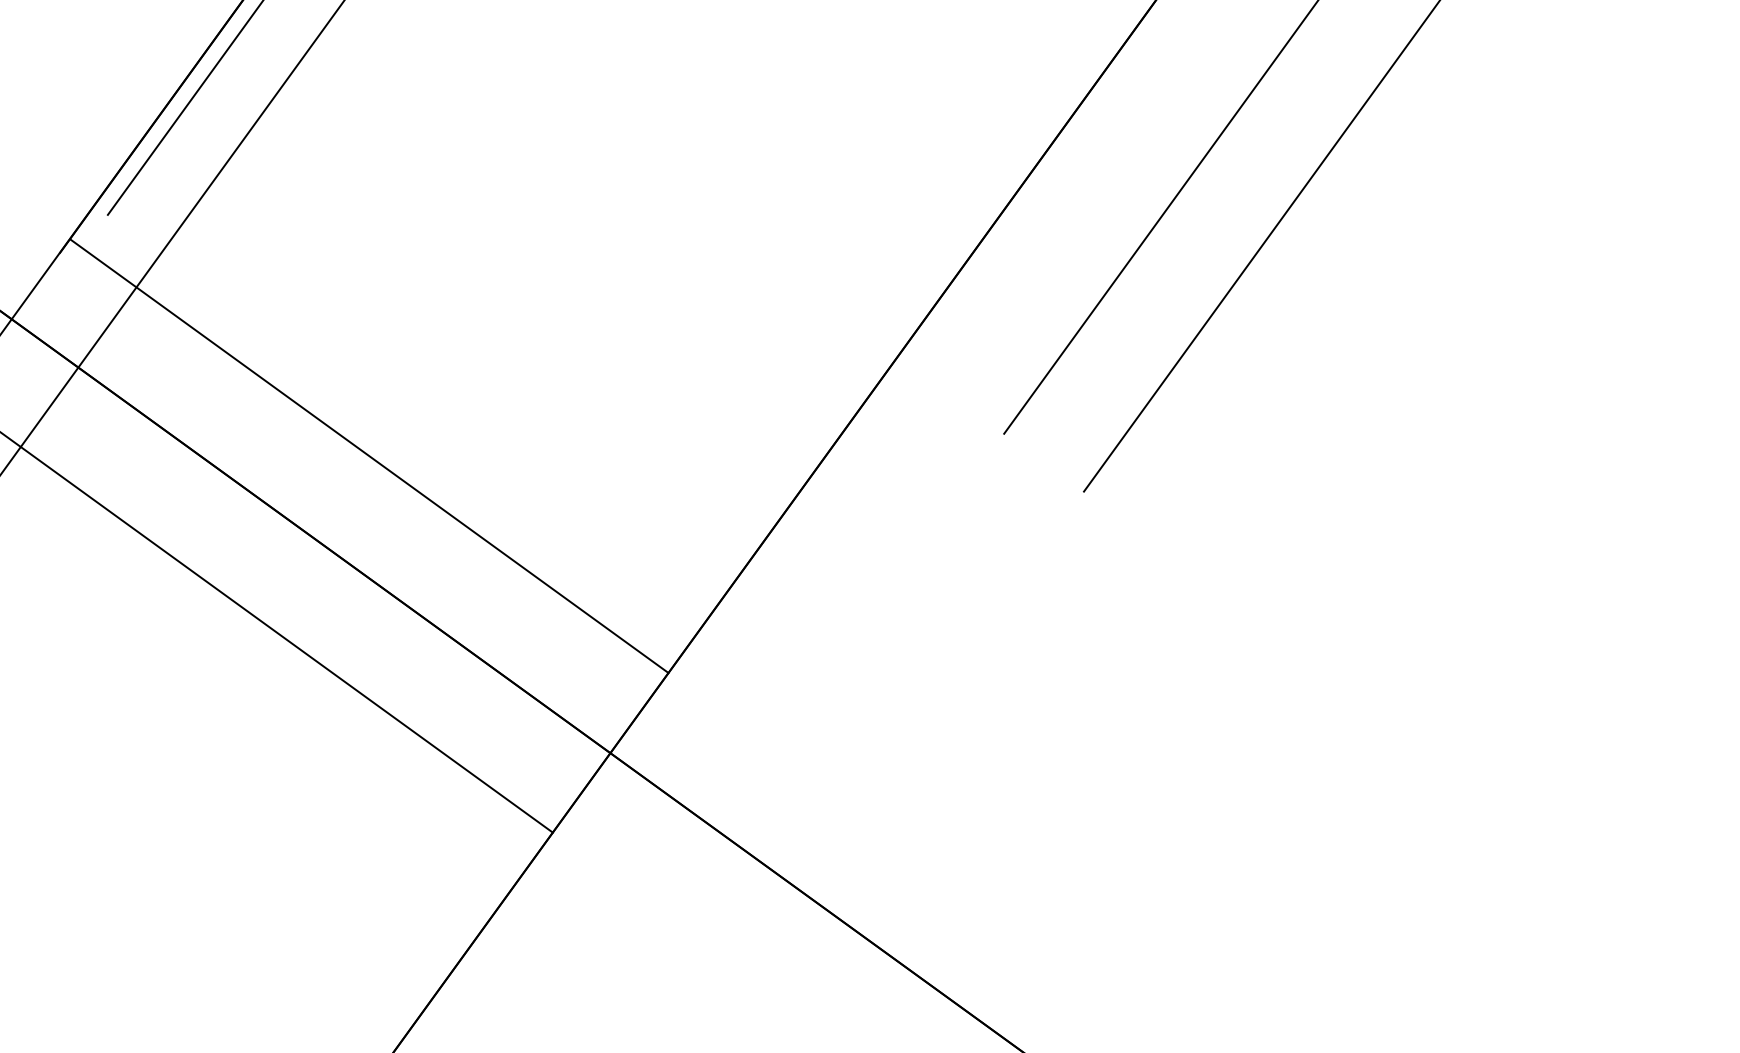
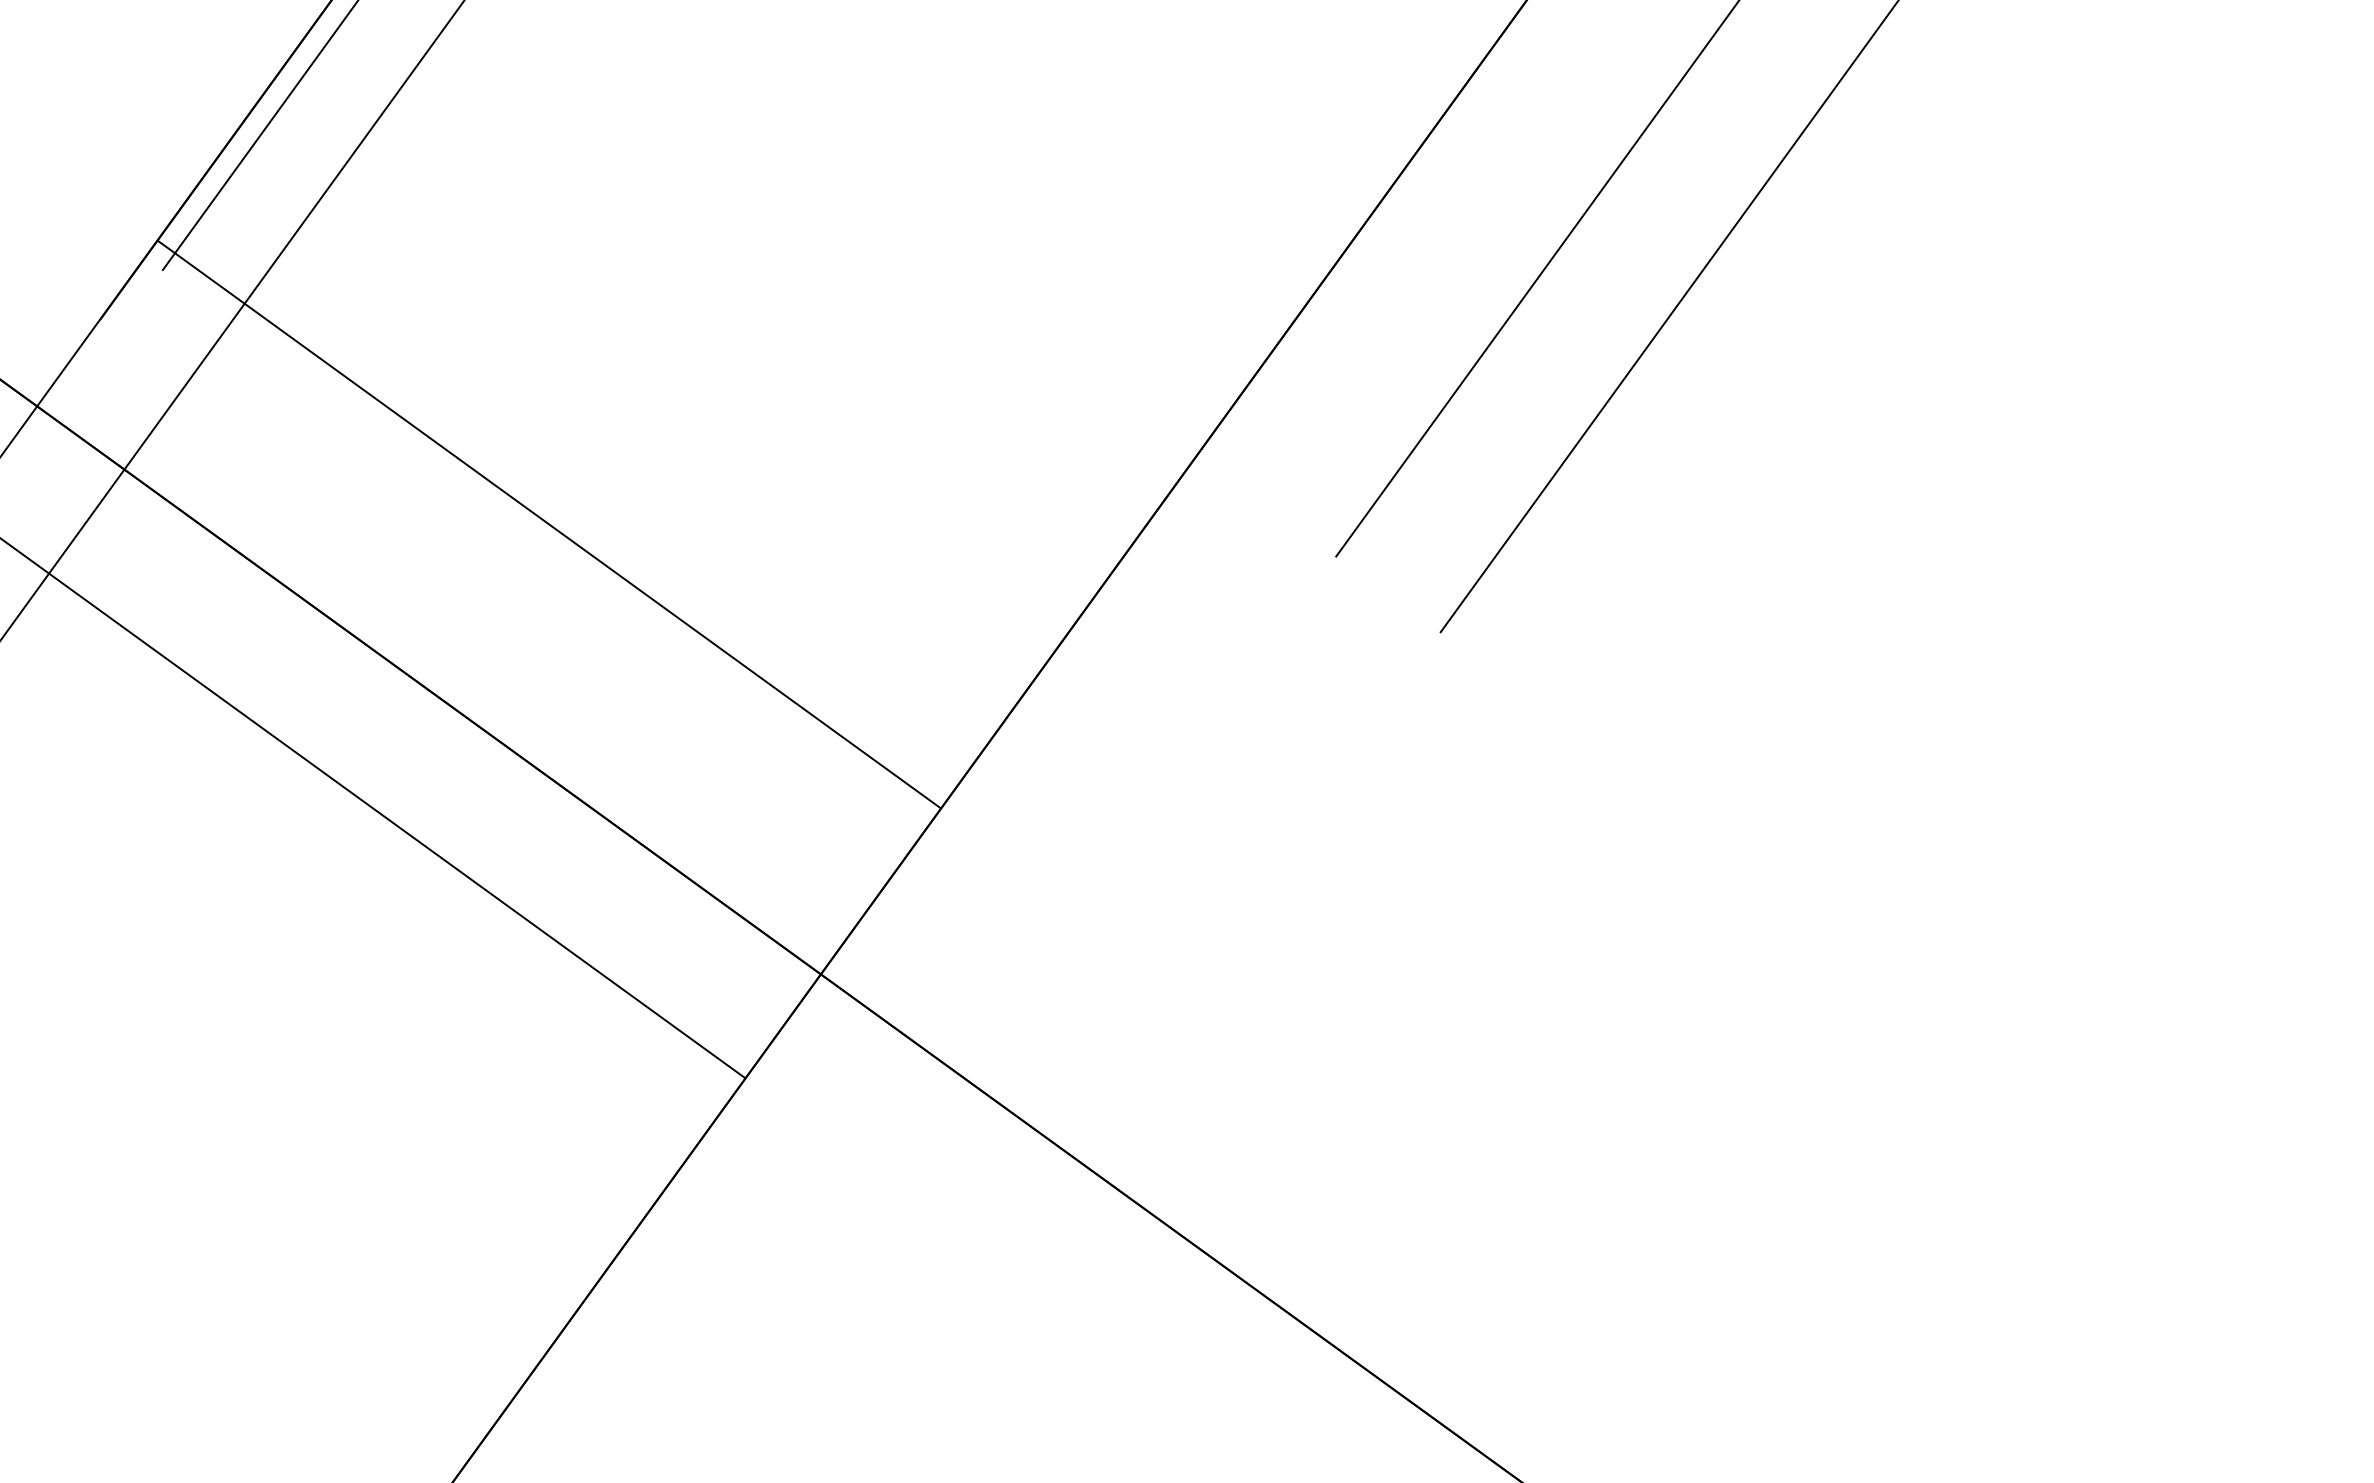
line: (369, 456) -> (549, 524), moved

